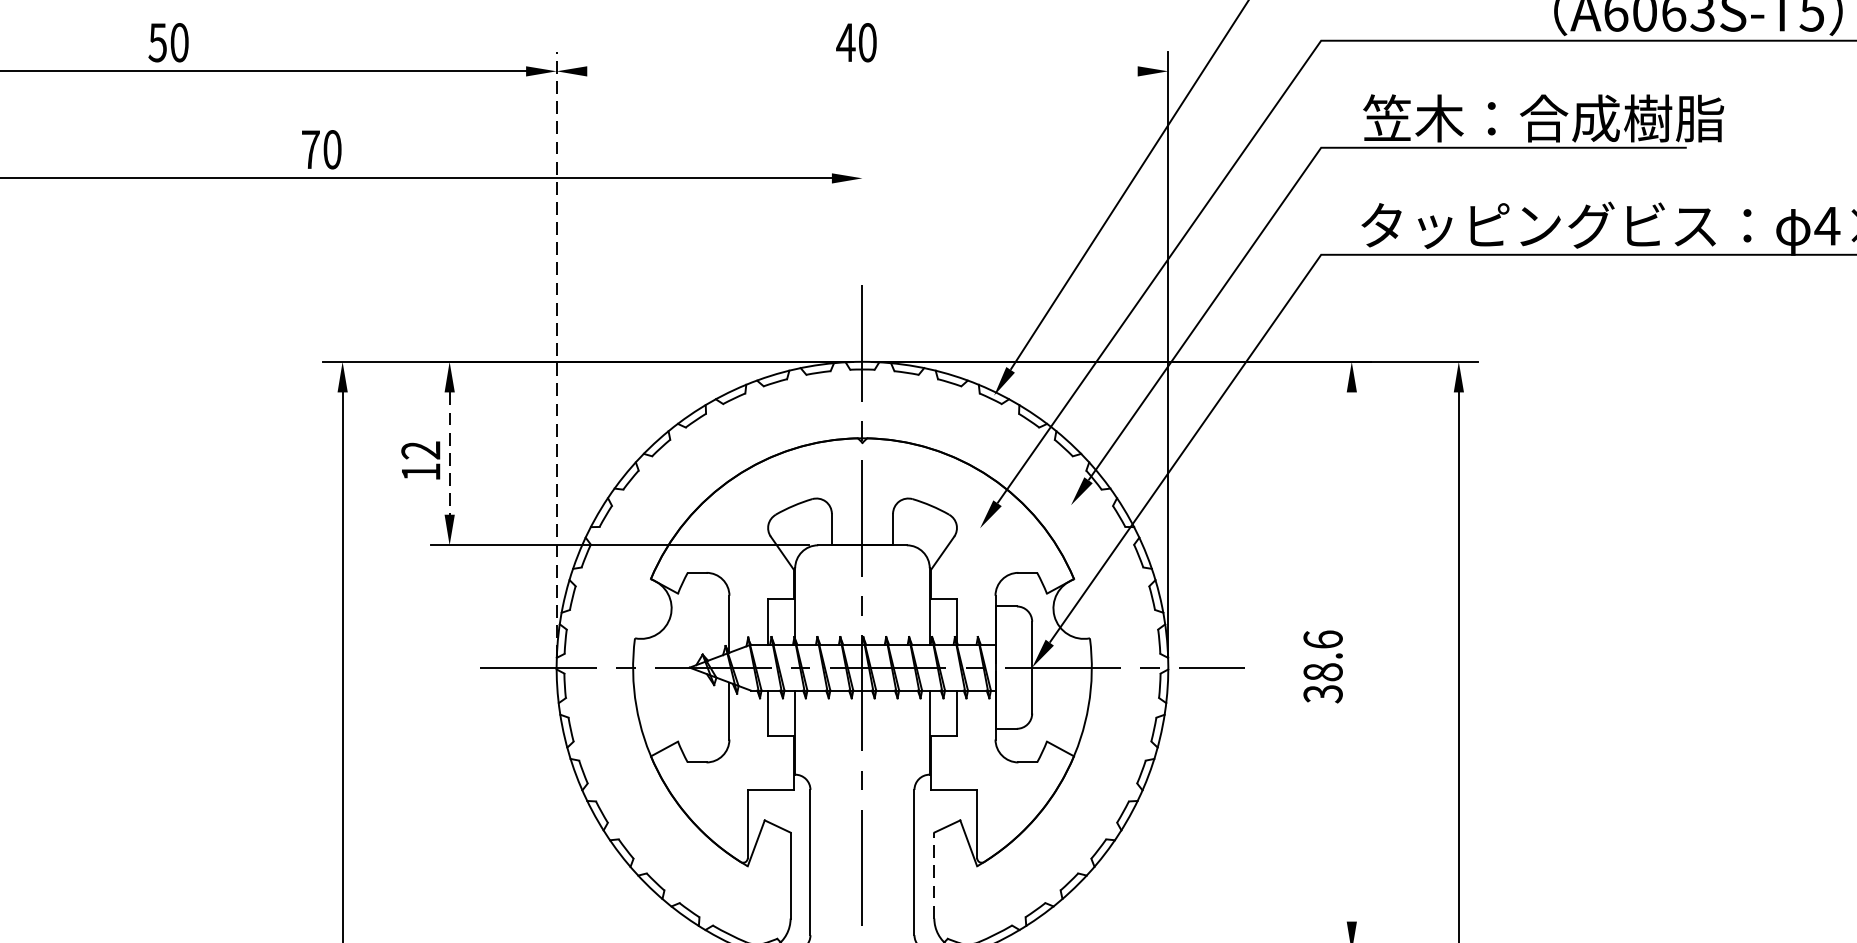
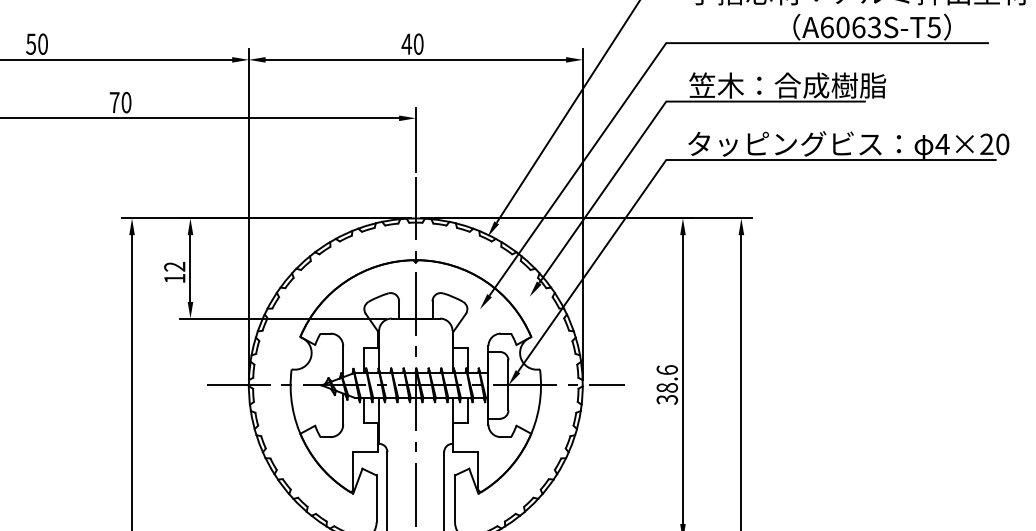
line: (861, 70) -> (415, 59), added
line: (861, 217) -> (415, 139), added
line: (555, 354) -> (248, 214), dashed -> solid
line: (449, 455) -> (190, 269), dashed -> solid
line: (1350, 656) -> (682, 379), added
line: (935, 874) -> (455, 498), dashed -> solid

